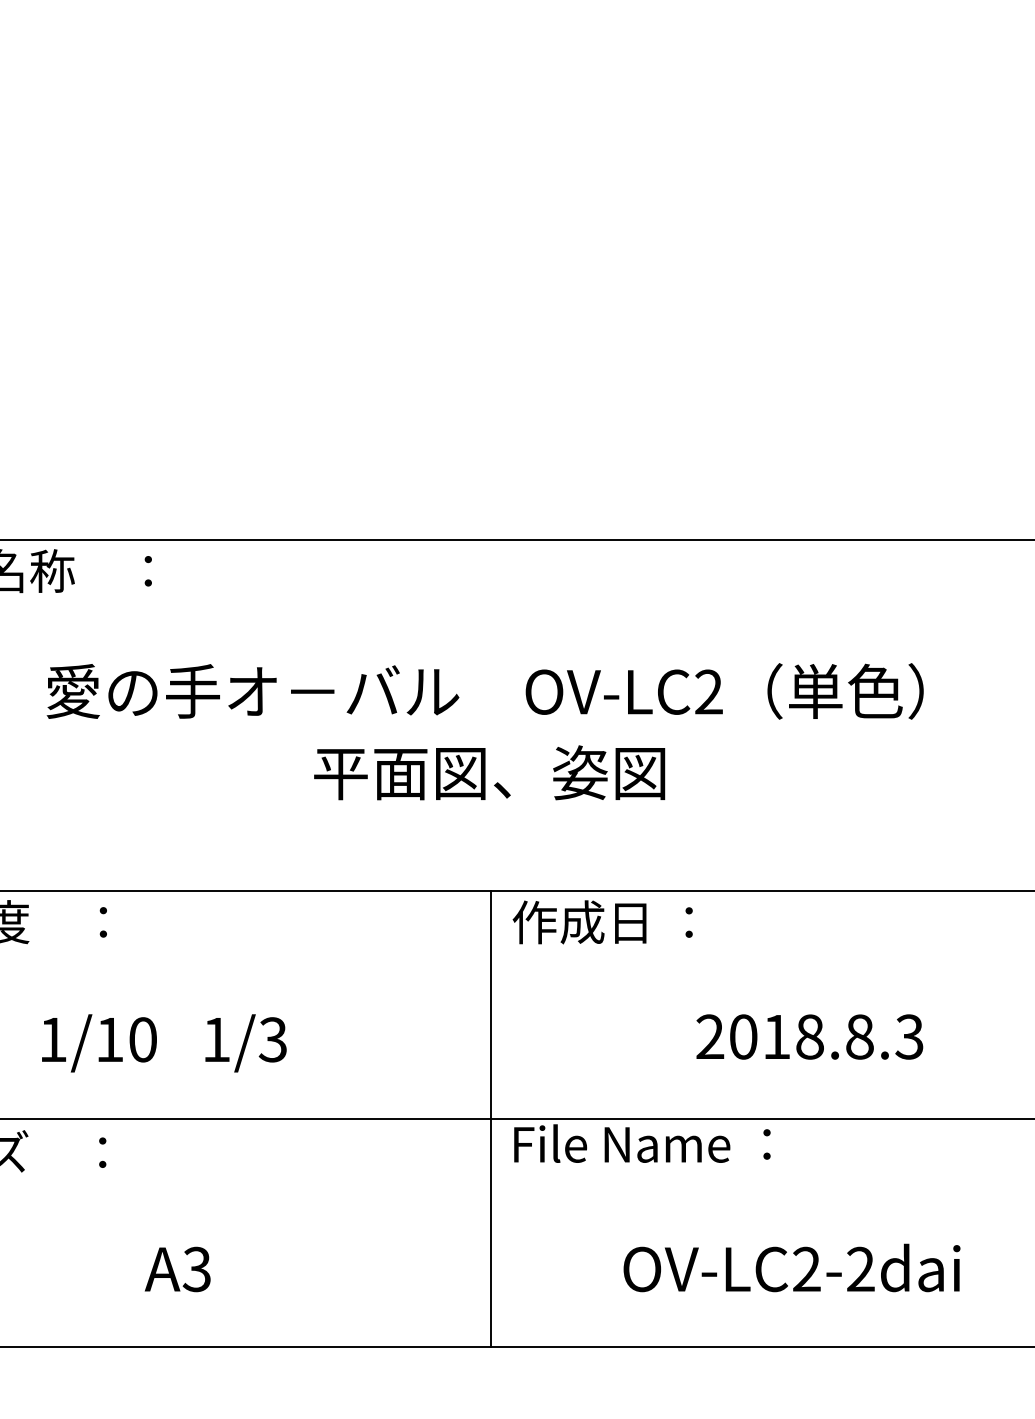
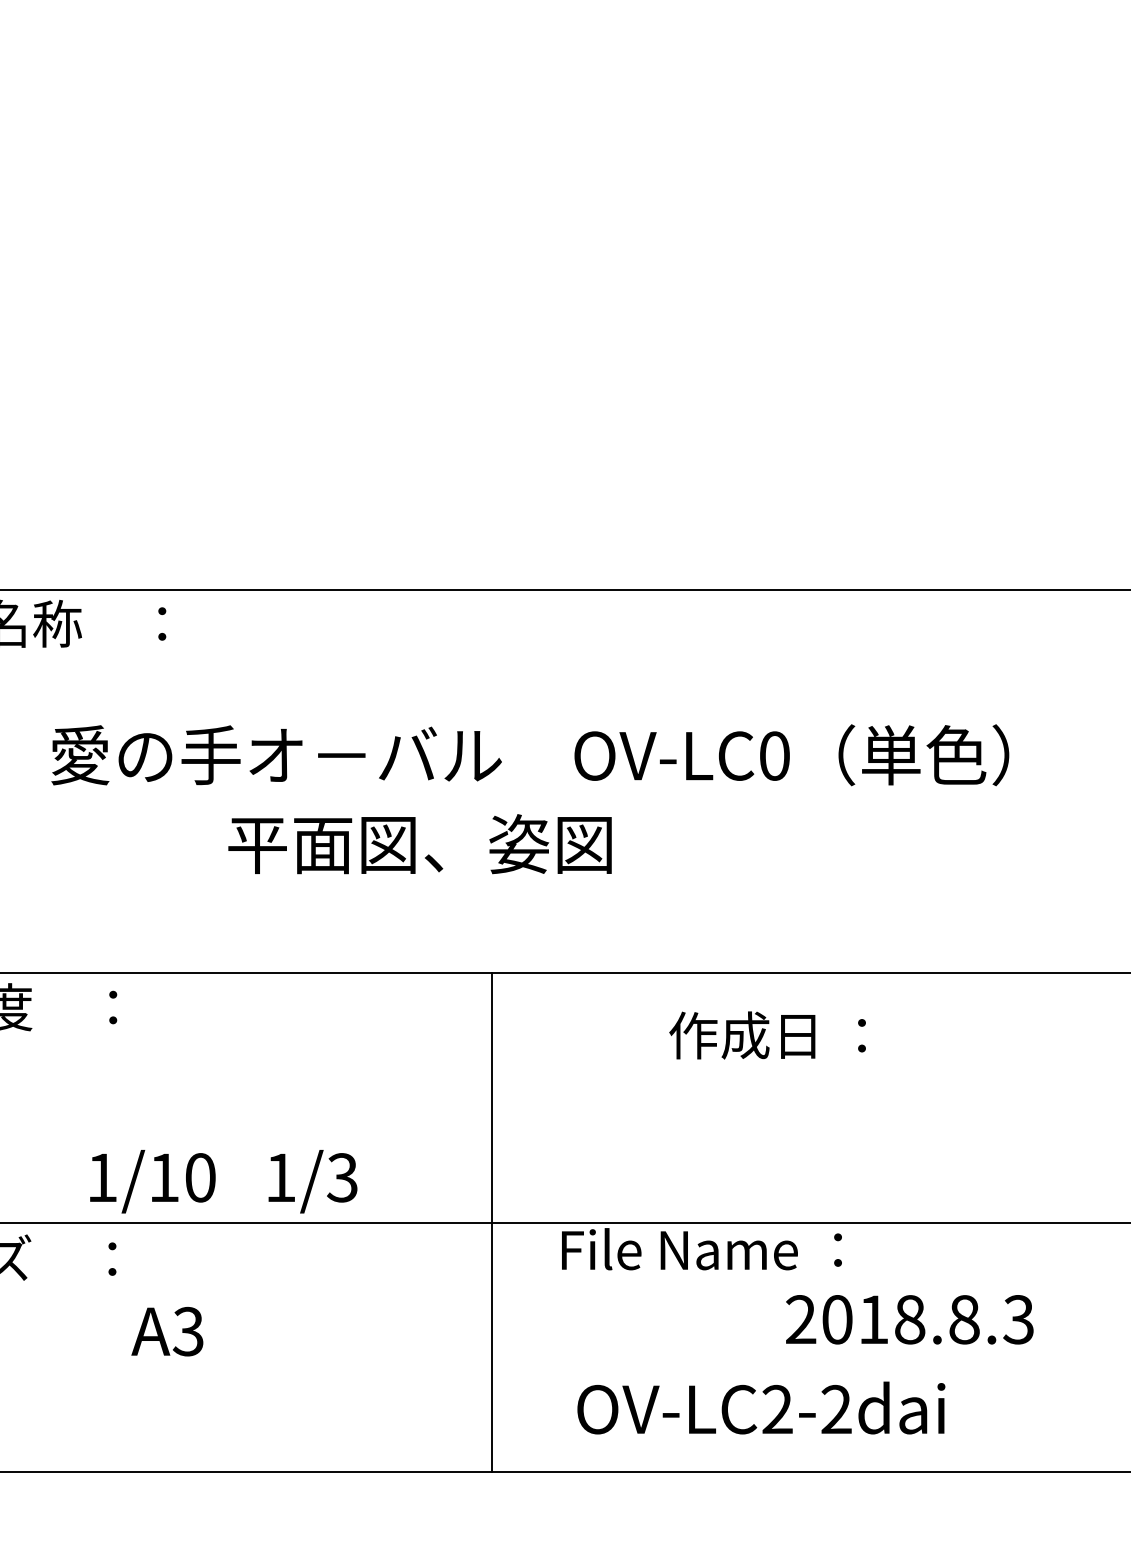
text: (708, 691) -> (774, 755), OV-LC2 -> OV-LC0
text: (489, 773) -> (419, 844), moved
text: (602, 922) -> (767, 1035), moved
text: (809, 1036) -> (909, 1319), moved
text: (164, 1043) -> (223, 1181), moved
line: (490, 1119) -> (491, 1222), moved
text: (792, 1267) -> (761, 1407), moved
text: (177, 1269) -> (167, 1331), moved

